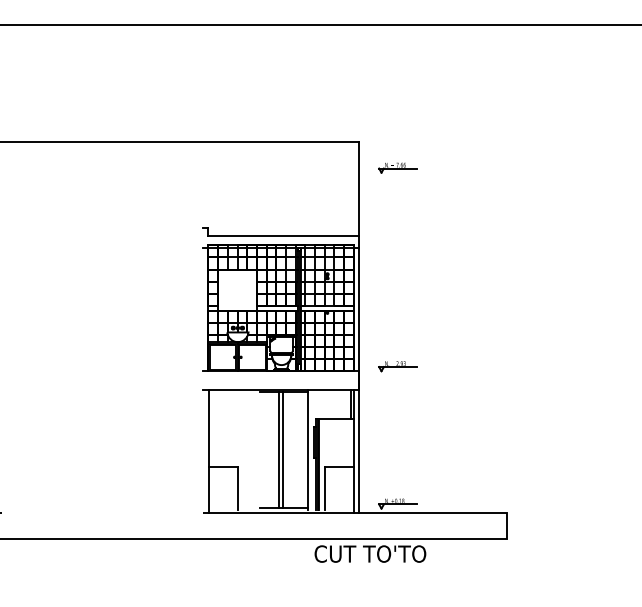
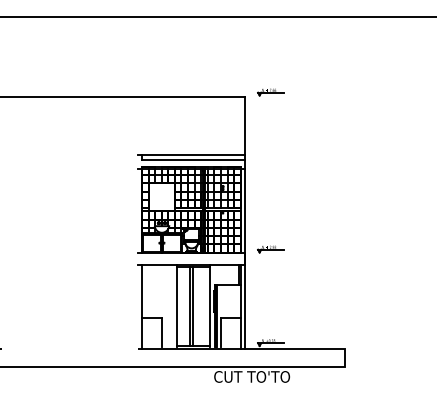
part: (397, 168) -> (270, 92), moved
line: (282, 228) -> (192, 155), added
line: (259, 450) -> (176, 306), added

